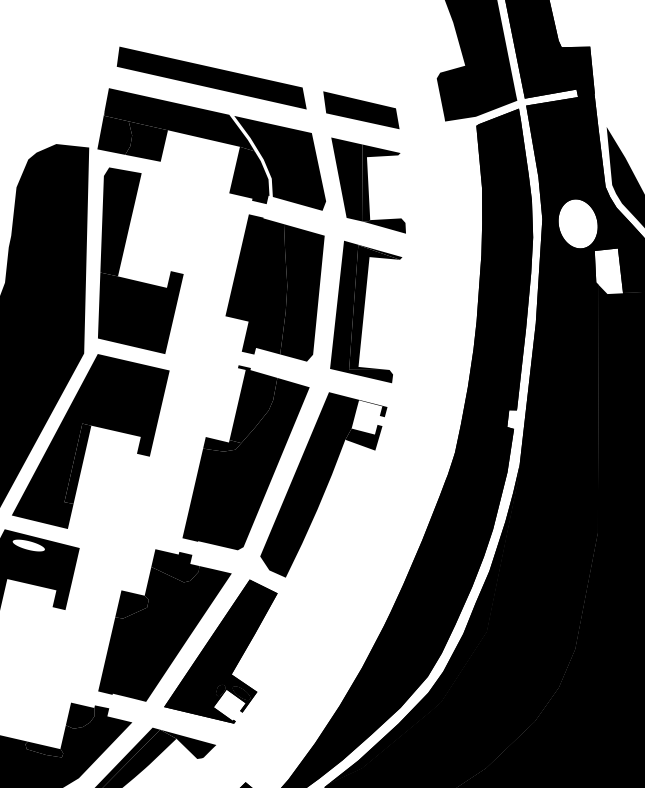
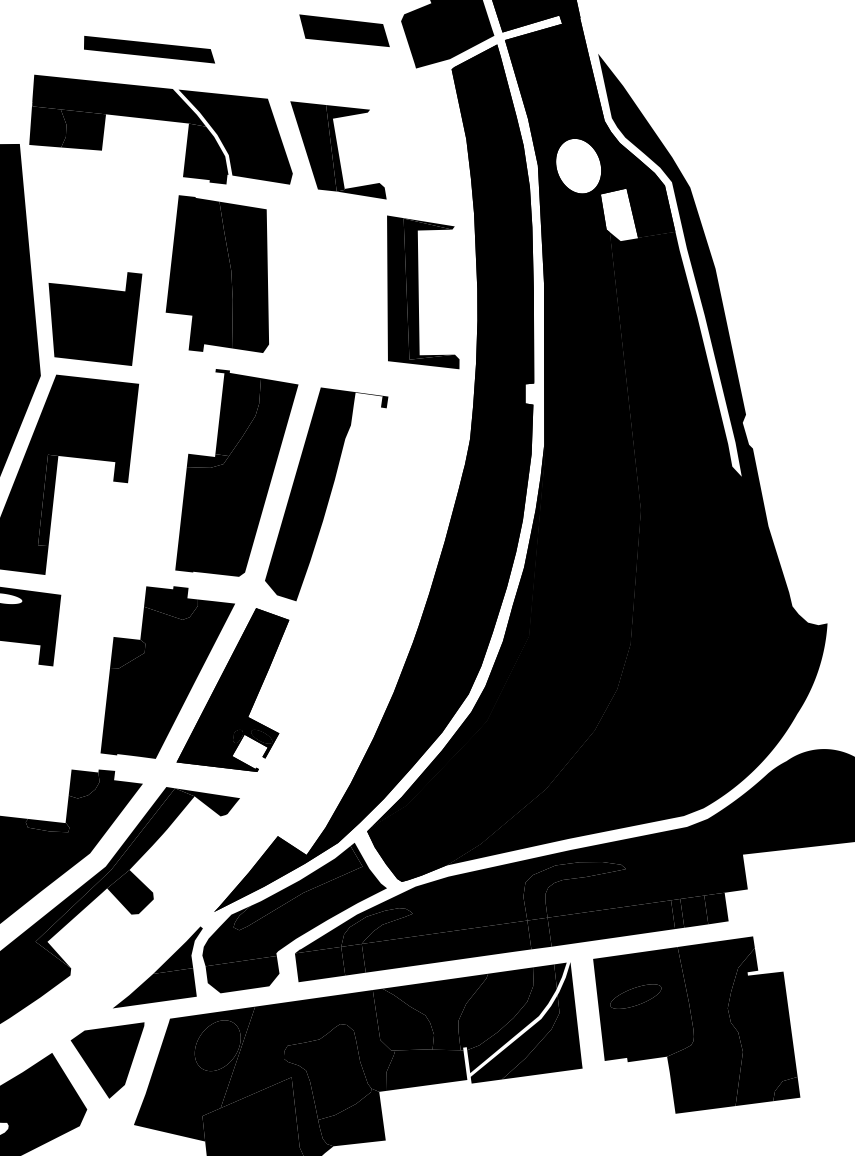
part: (212, 77) -> (149, 49), size x0.6
part: (361, 110) -> (344, 30), moved
fill: (117, 221) -> (61, 223), removed
part: (274, 286) -> (216, 273), moved
part: (368, 312) -> (423, 292), moved
fill: (363, 436) -> (365, 432), removed

